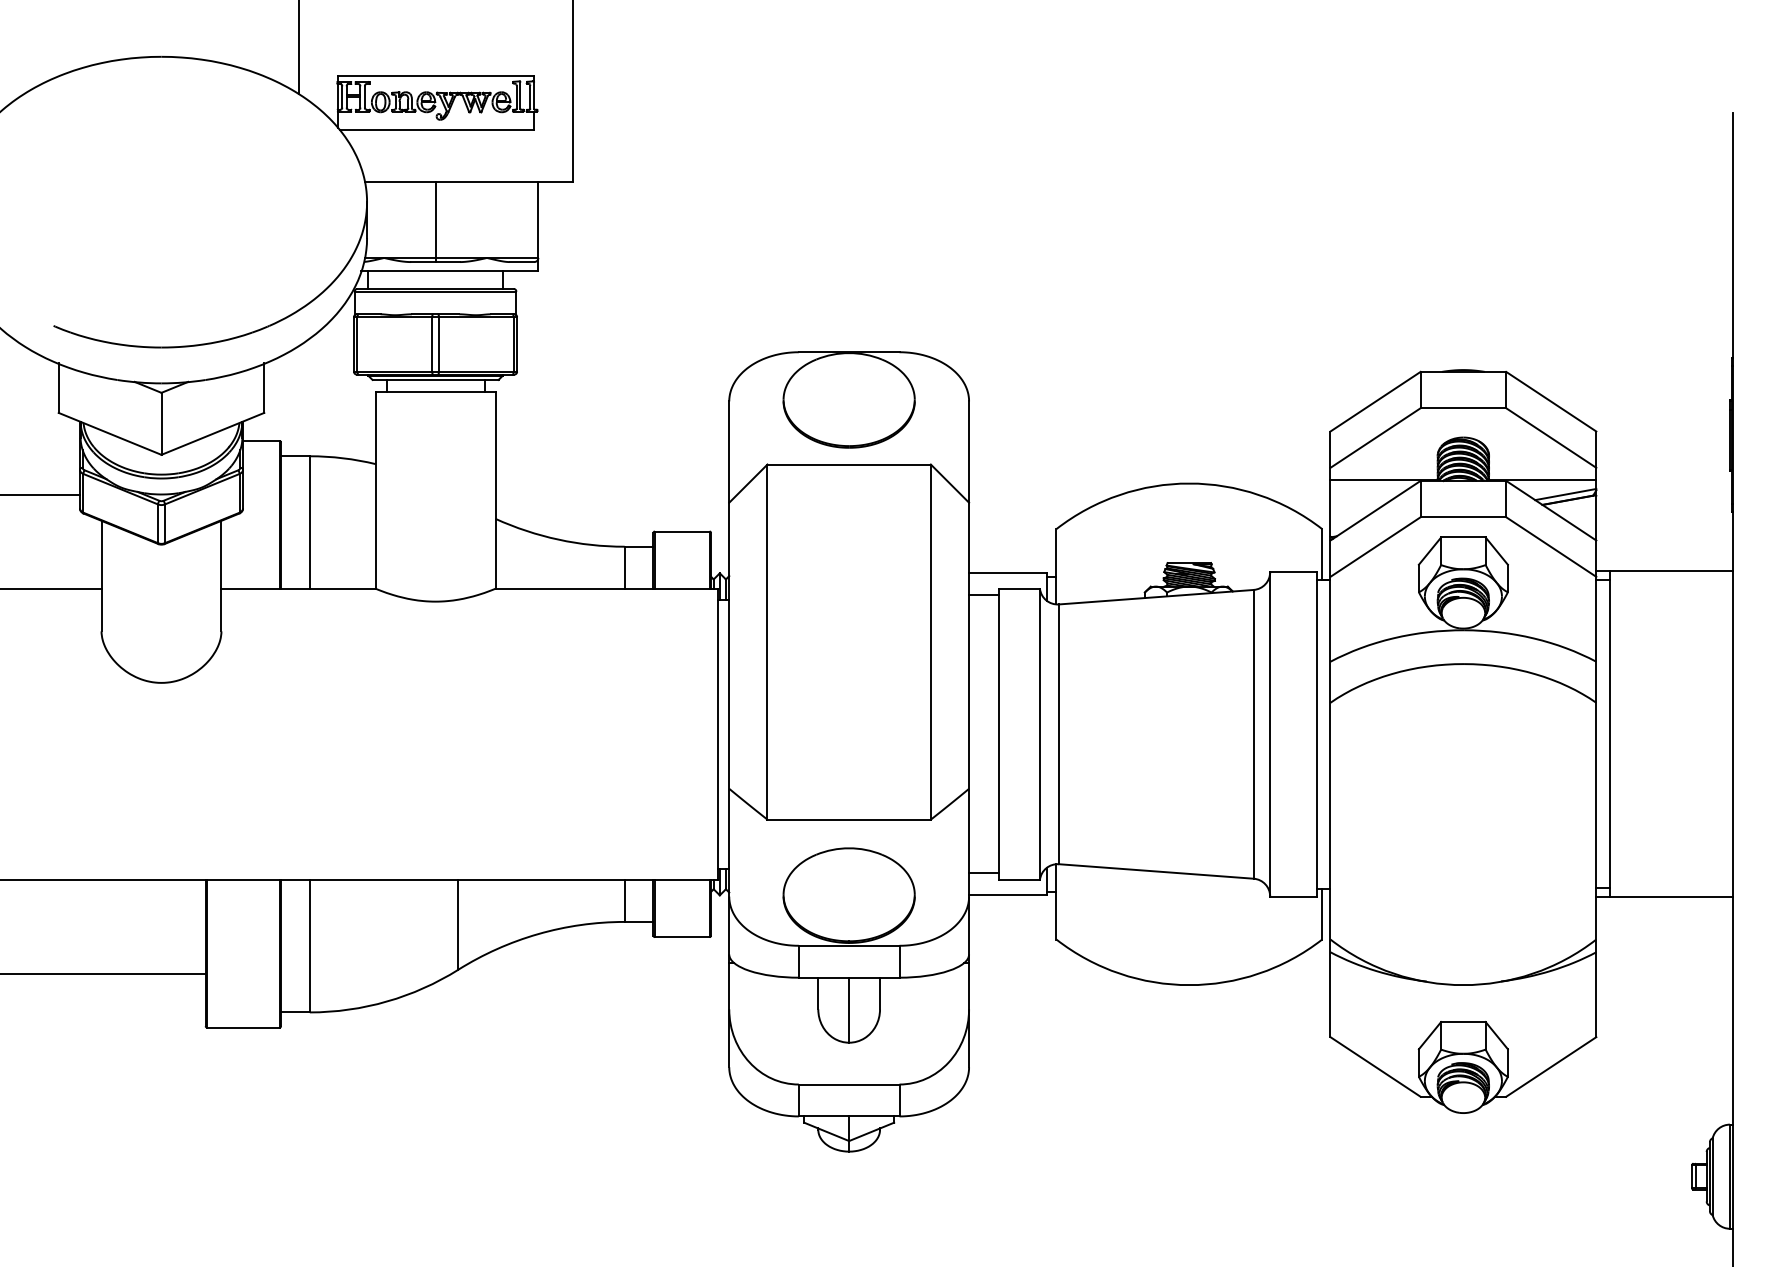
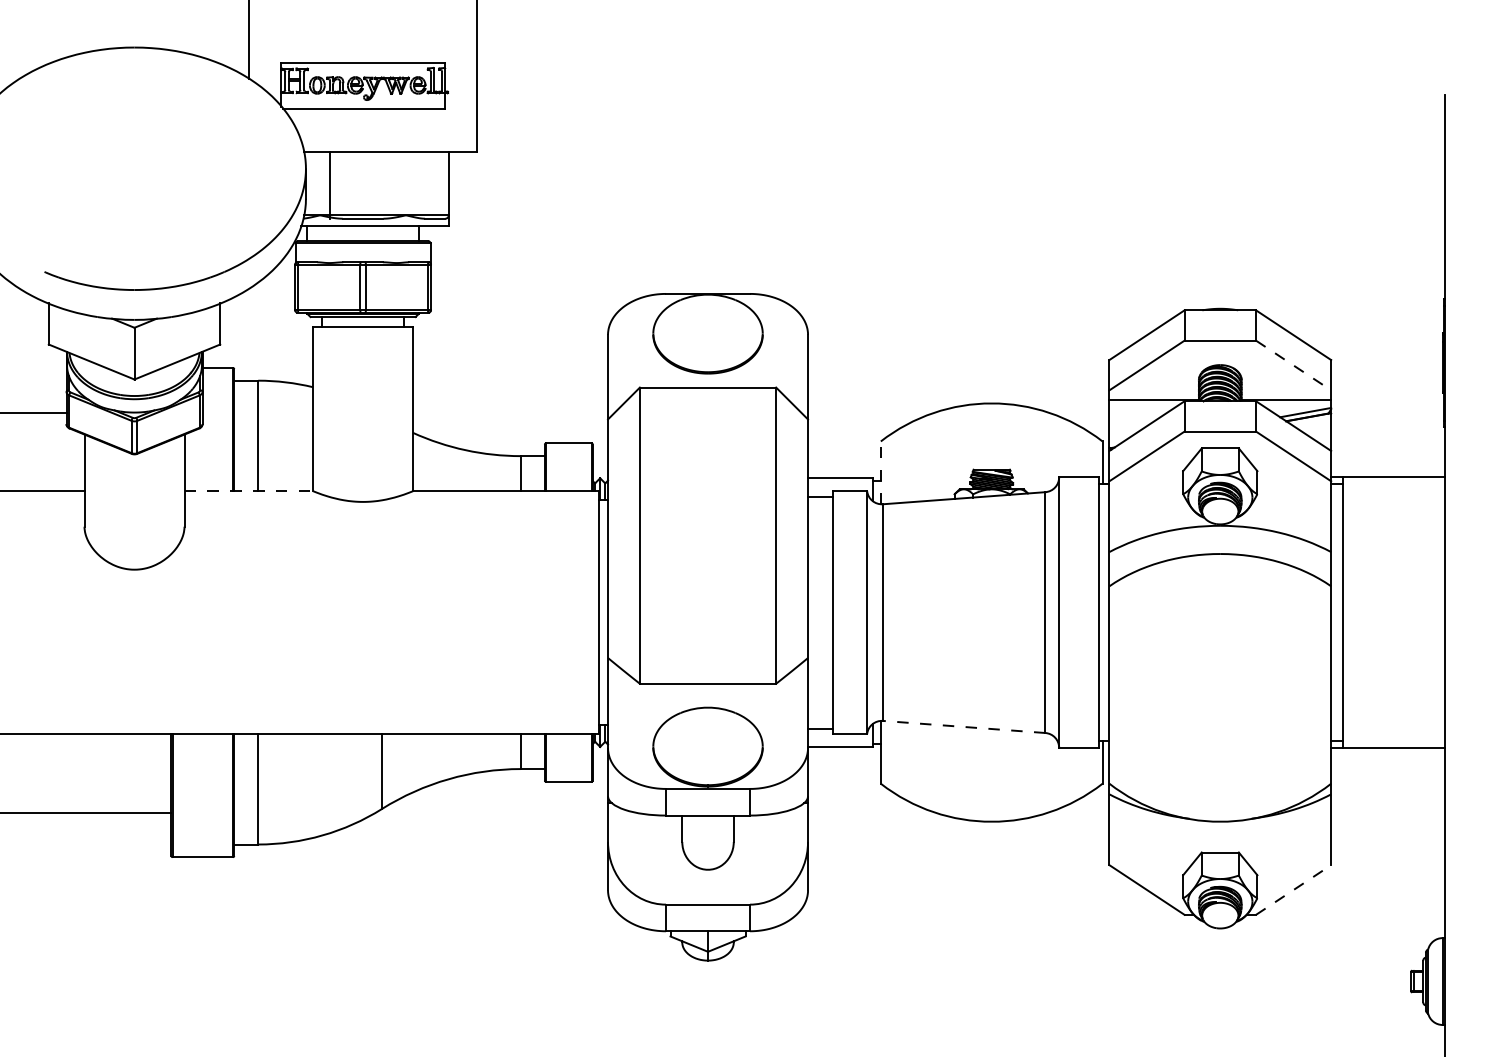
line: (435, 221) -> (329, 184), moved
line: (1551, 438) -> (1293, 365), solid -> dashed
line: (1056, 566) -> (880, 472), solid -> dashed
line: (299, 588) -> (249, 490), solid -> dashed
line: (1156, 871) -> (964, 726), solid -> dashed
line: (849, 1009) -> (708, 842), removed
line: (1551, 1066) -> (1293, 889), solid -> dashed

